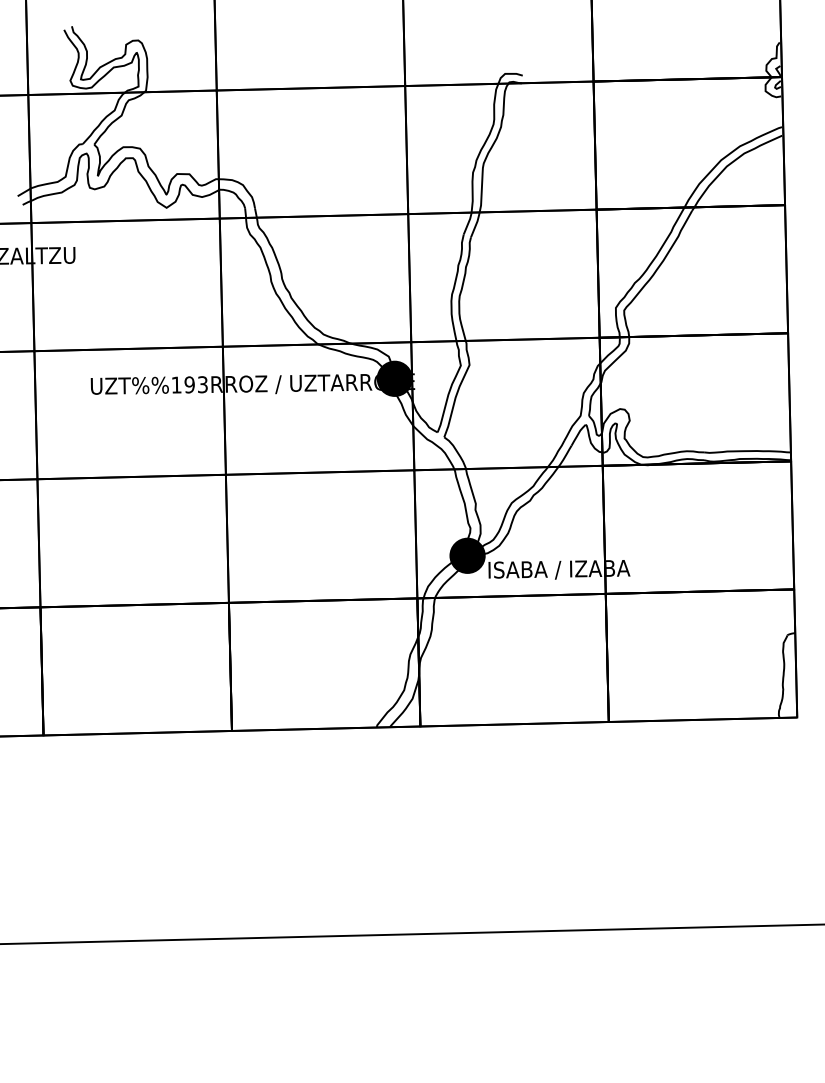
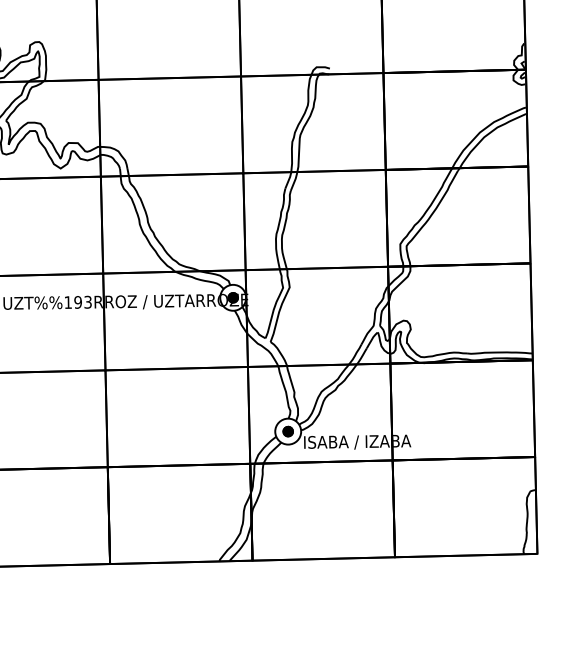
fill: (394, 378) -> (232, 297), removed
fill: (467, 555) -> (288, 431), removed

